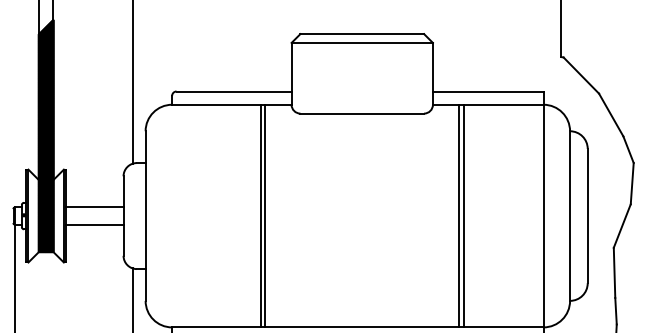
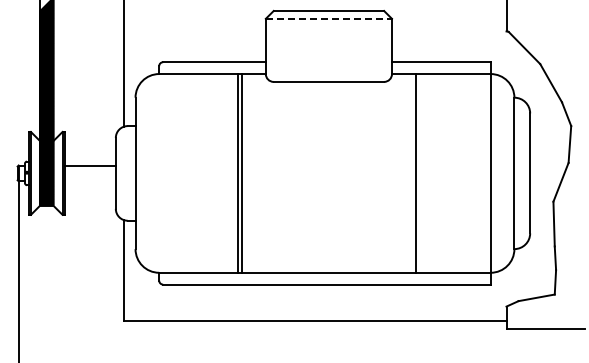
line: (362, 42) -> (329, 18), solid -> dashed
line: (463, 216) -> (419, 173), removed
line: (94, 225) -> (89, 181), removed

